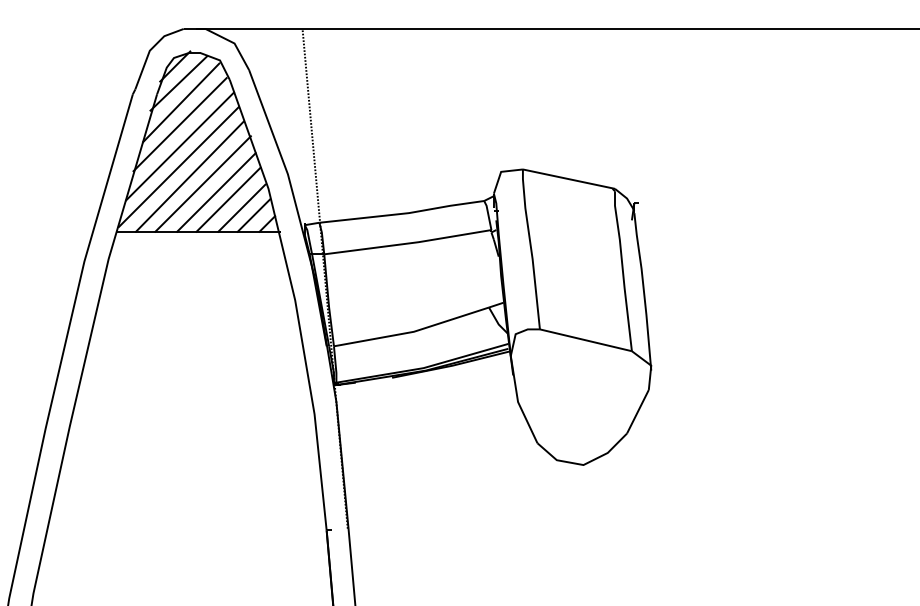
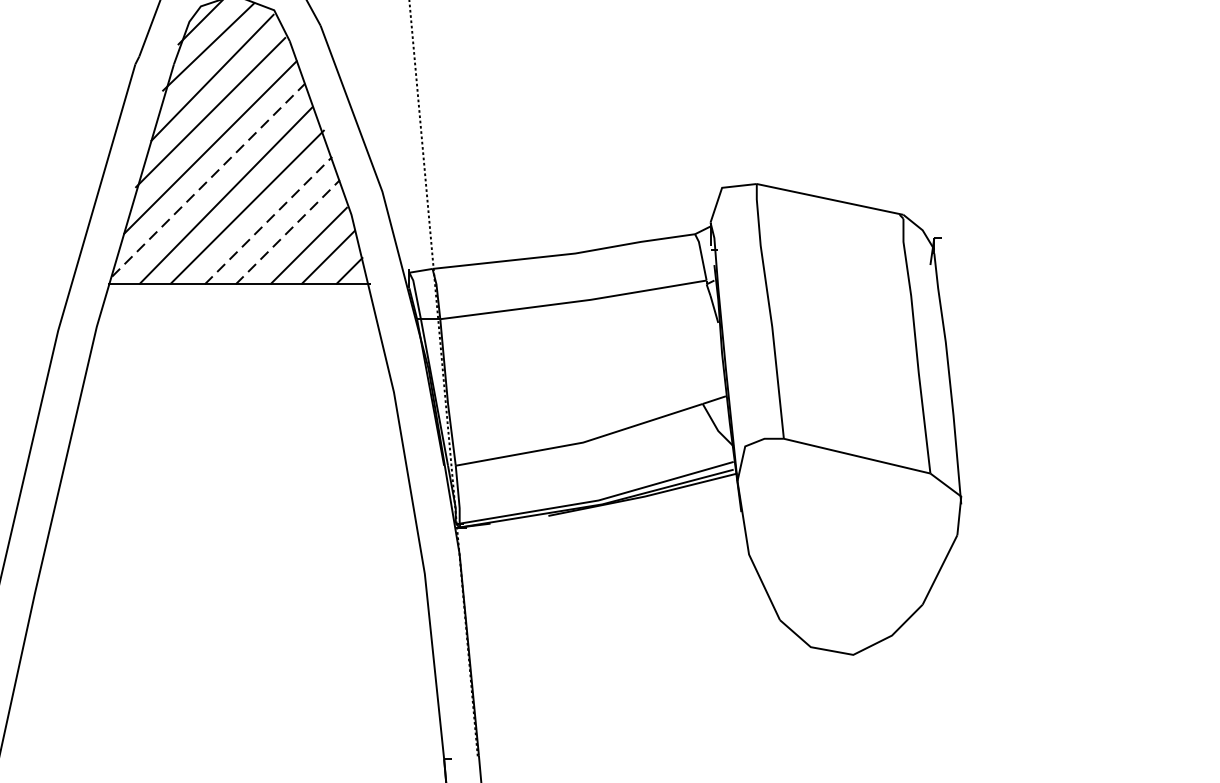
line: (178, 167) -> (208, 180), solid -> dashed
line: (216, 192) -> (268, 220), solid -> dashed
line: (228, 199) -> (287, 231), solid -> dashed

